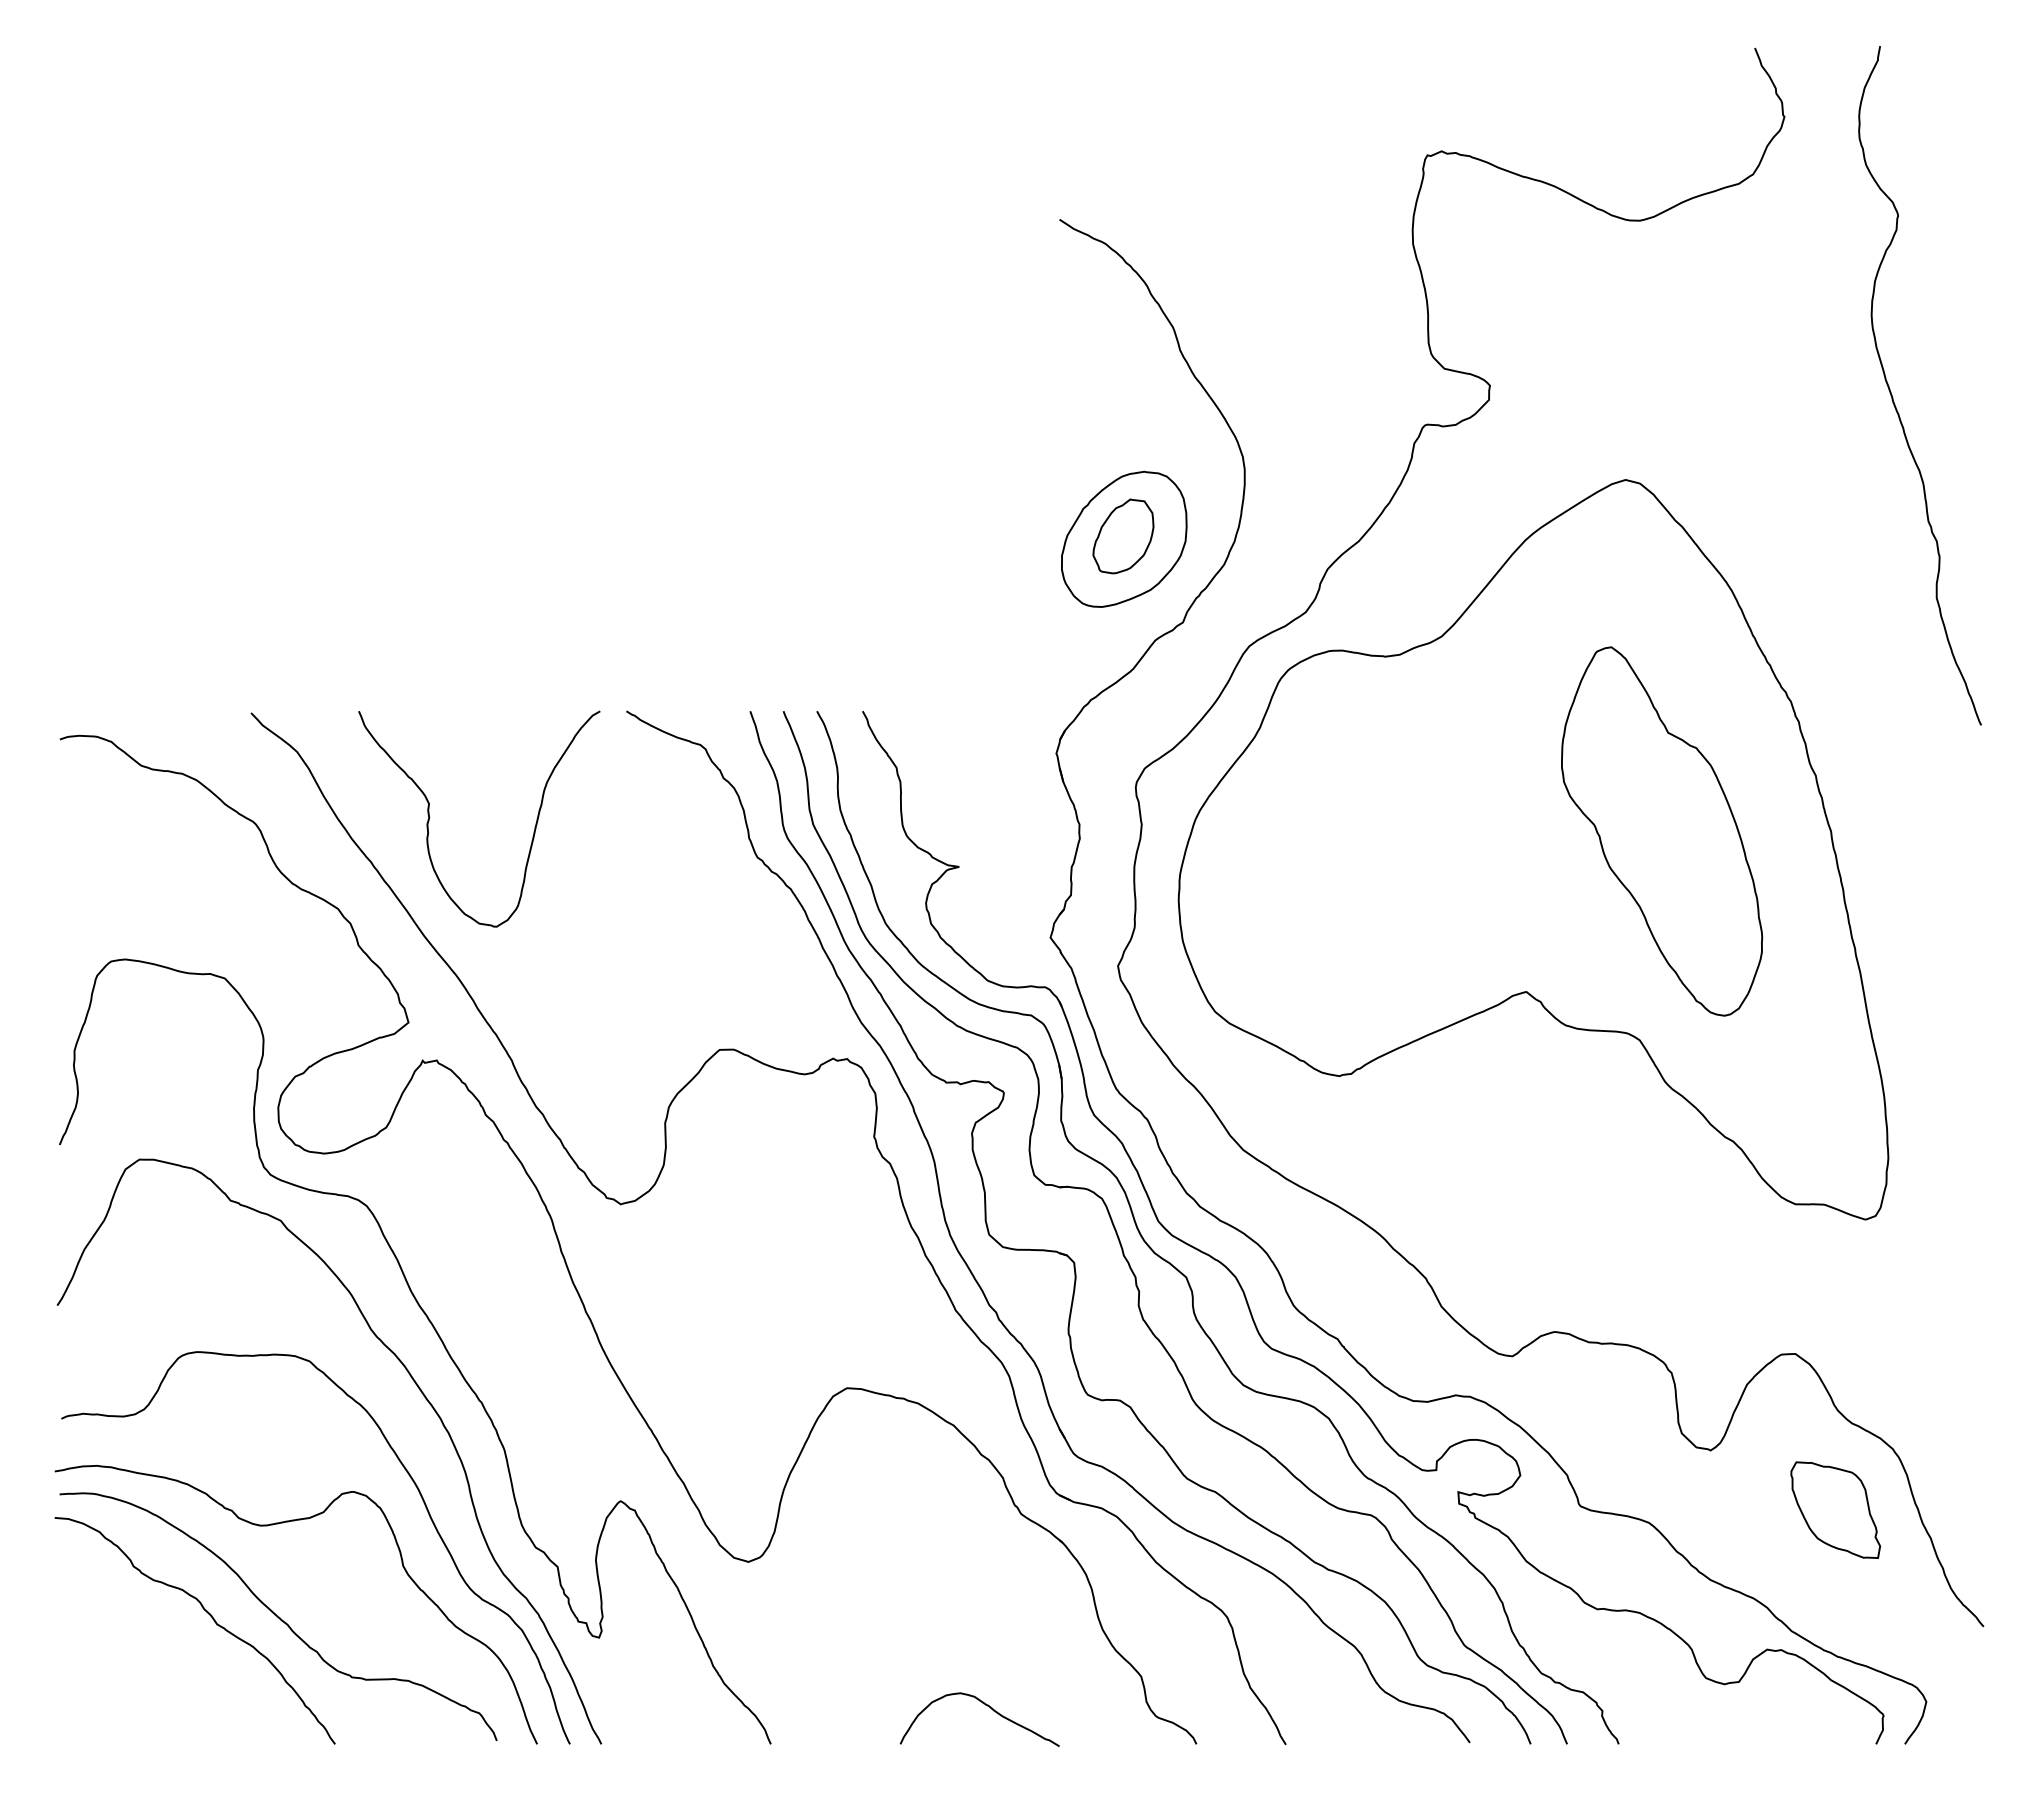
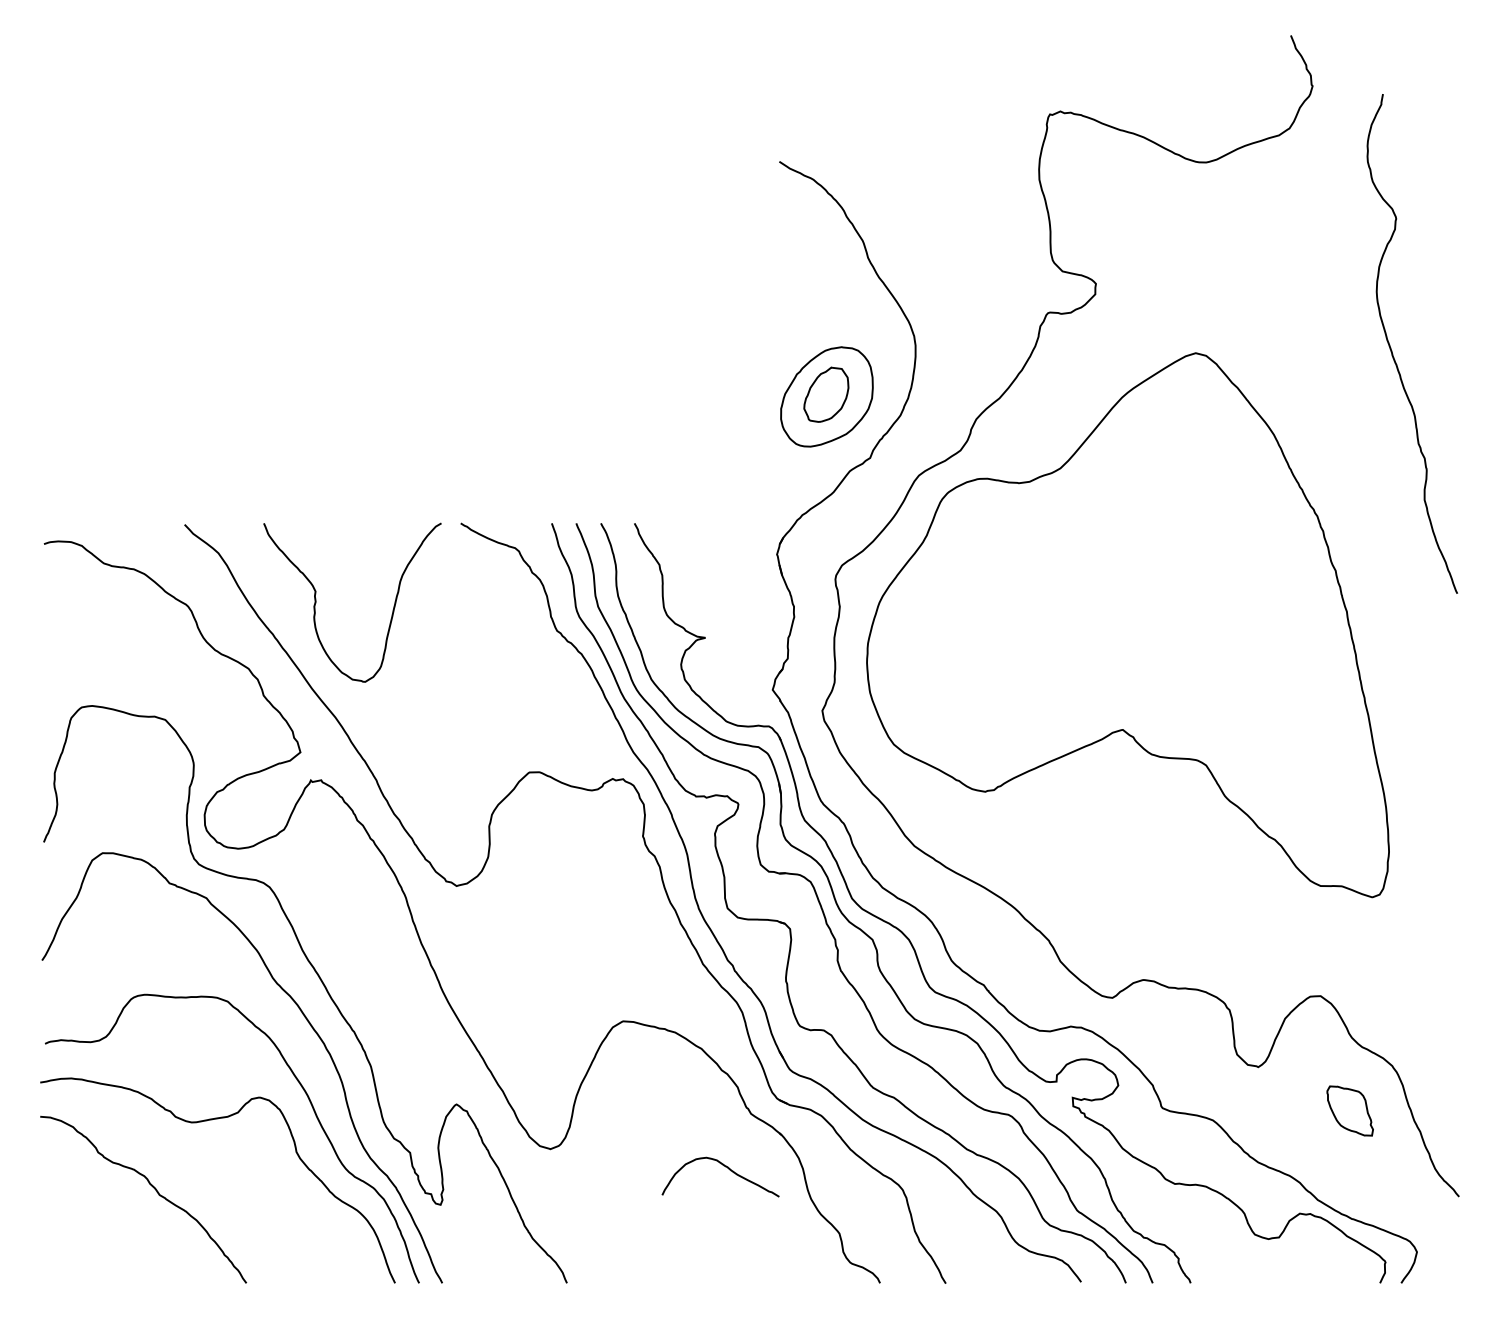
curve: (1893, 394) -> (1392, 350), moved
part: (1661, 831) -> (1222, 611), removed
part: (1834, 1509) -> (1349, 1110), size x0.7
curve: (278, 1615) -> (204, 1188), removed
curve: (986, 1706) -> (725, 1167), moved

